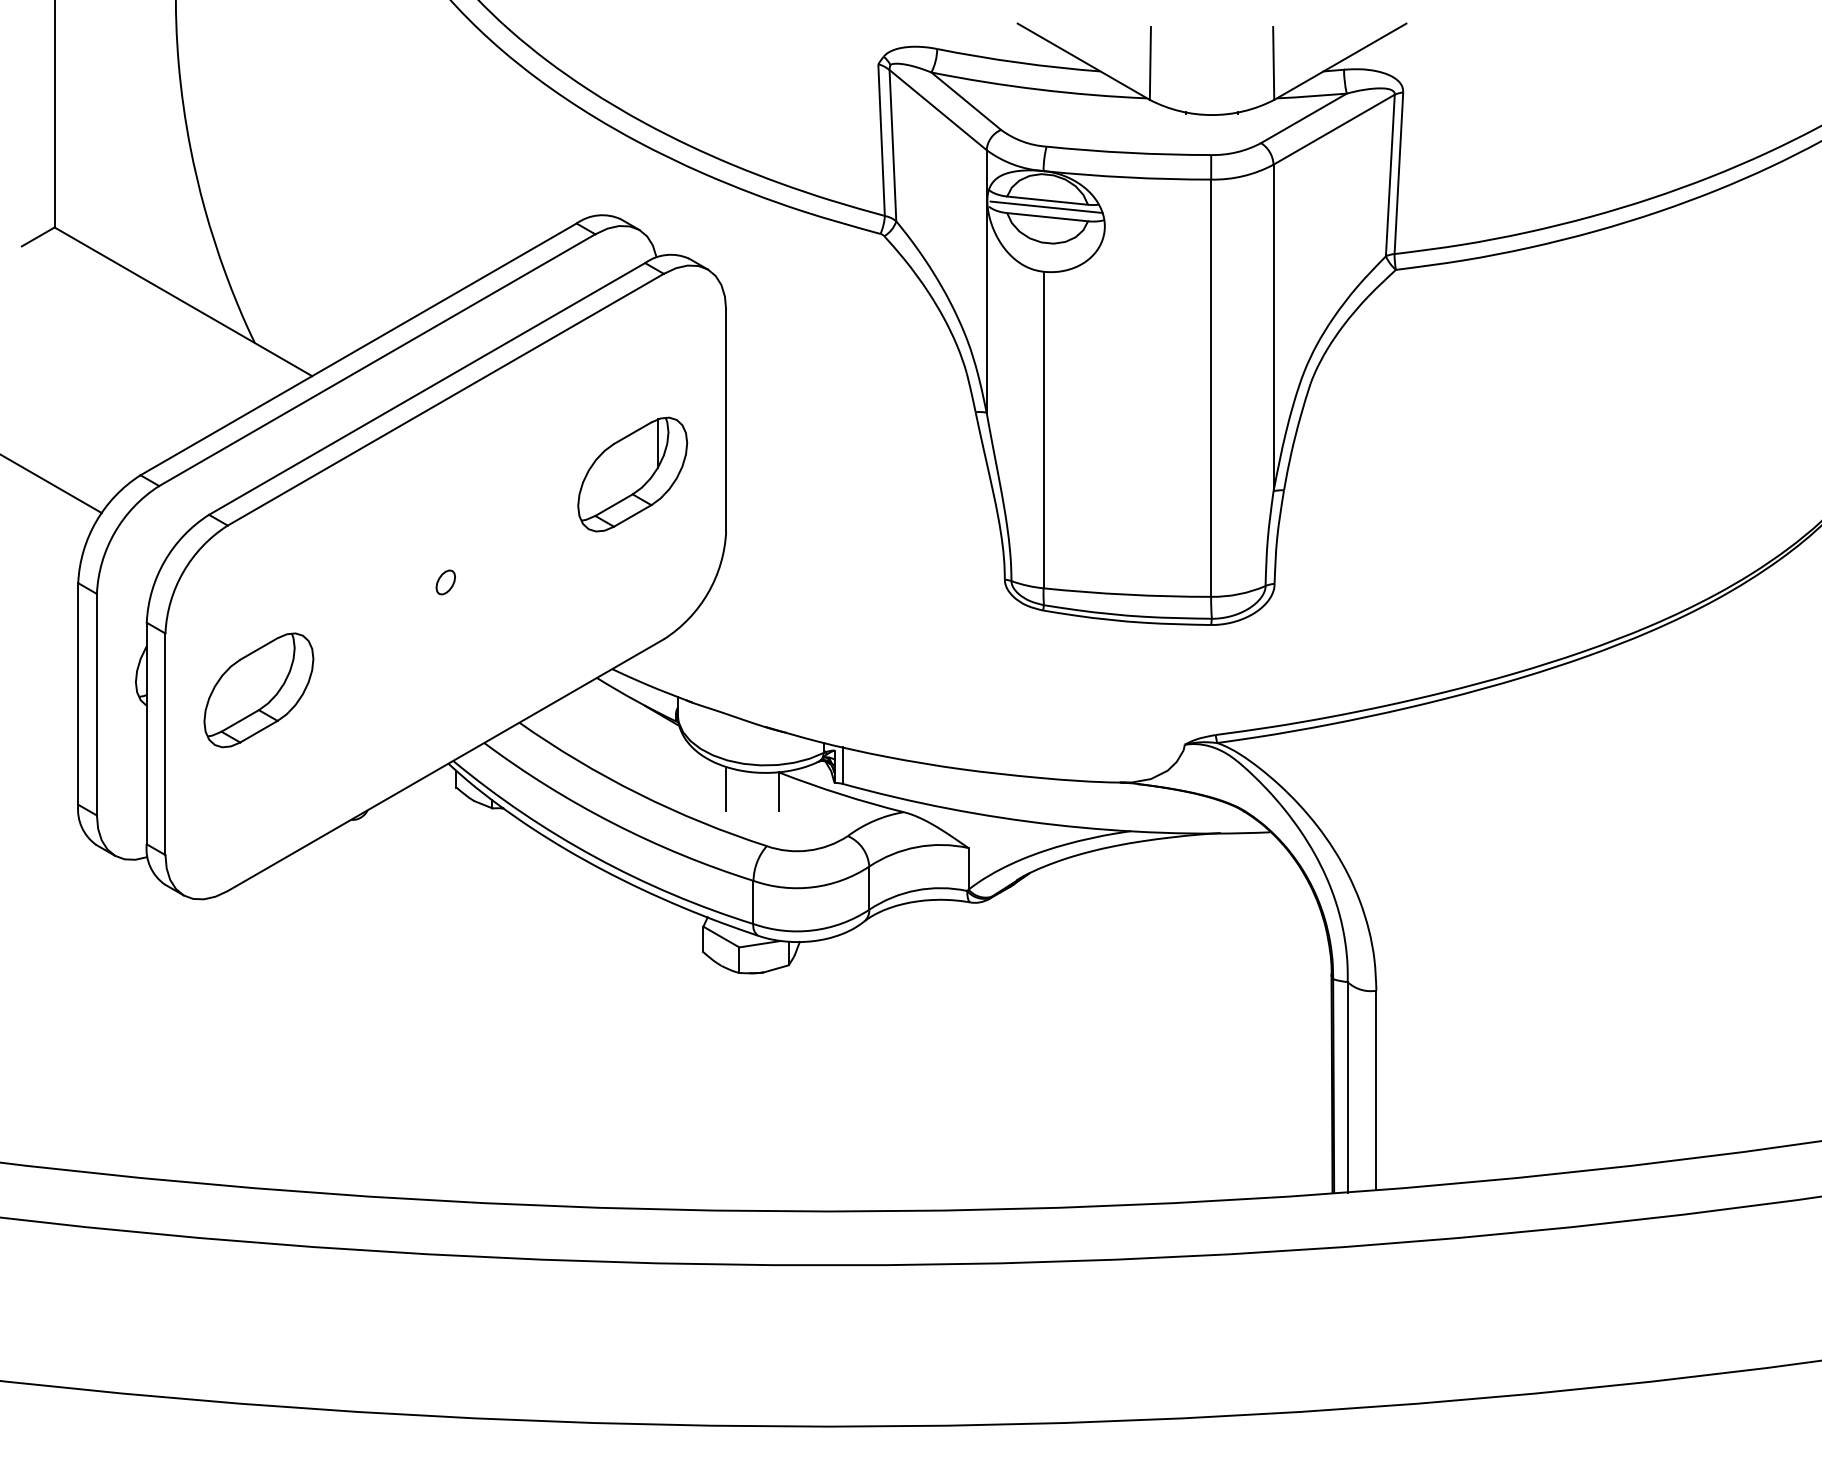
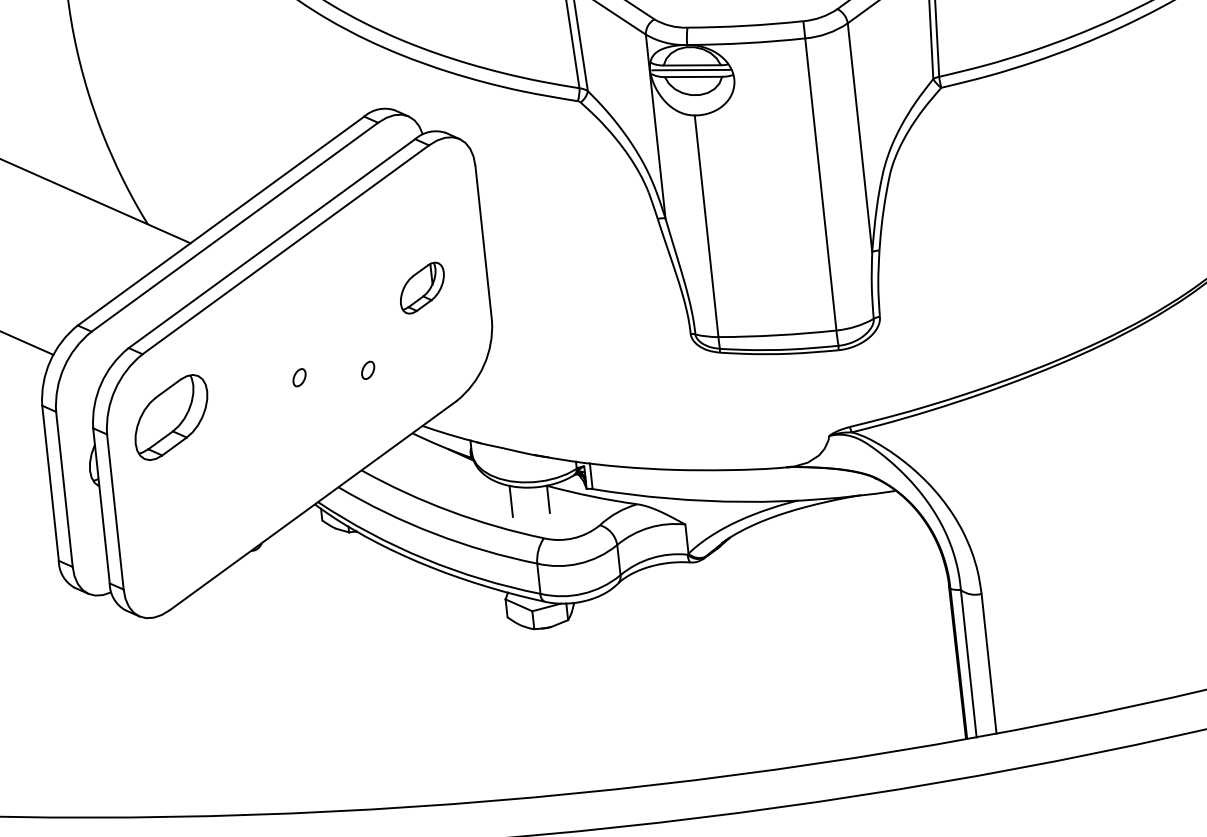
part: (632, 474) -> (422, 288), size x0.6
part: (543, 582) -> (367, 370), added
part: (258, 690) -> (171, 417), moved

